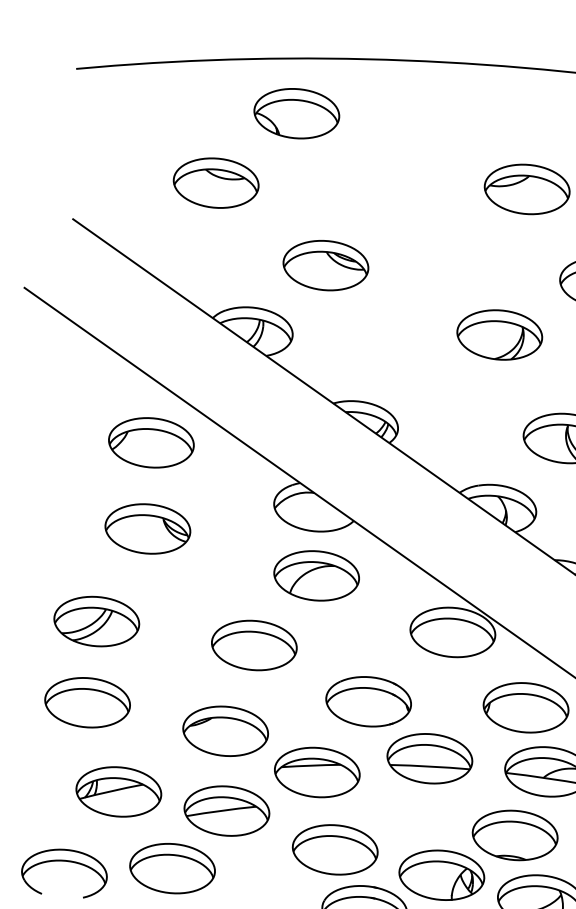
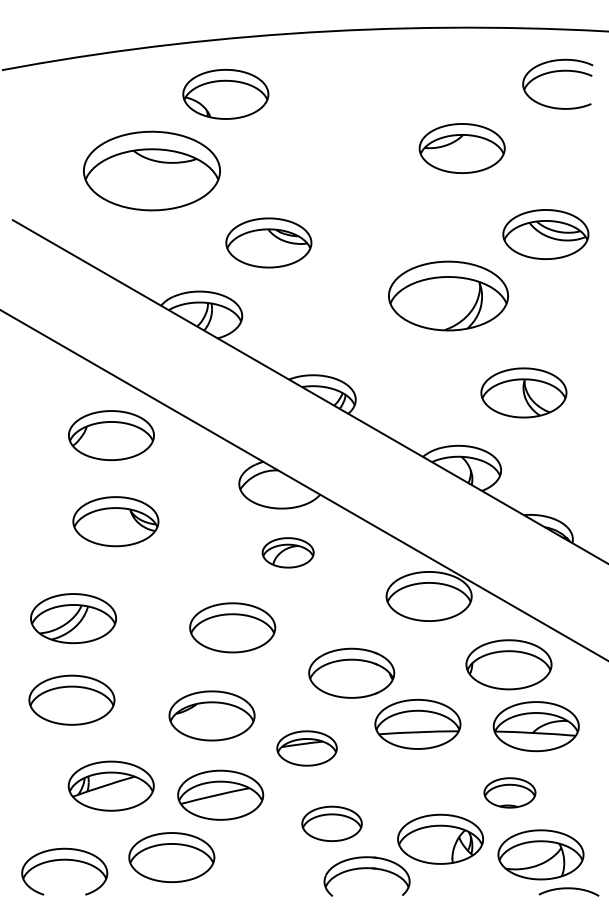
part: (215, 182) -> (151, 170), size x1.6
part: (498, 334) -> (447, 295), size x1.4
part: (315, 575) -> (287, 552), size x0.6
part: (316, 772) -> (306, 748), size x0.7
part: (514, 835) -> (509, 792), size x0.6
part: (334, 849) -> (331, 823), size x0.7

